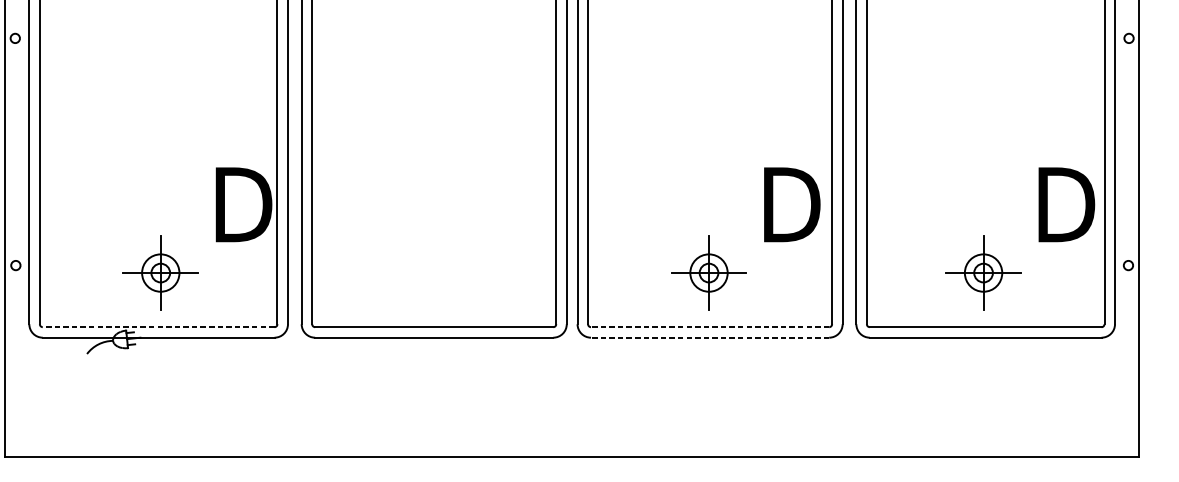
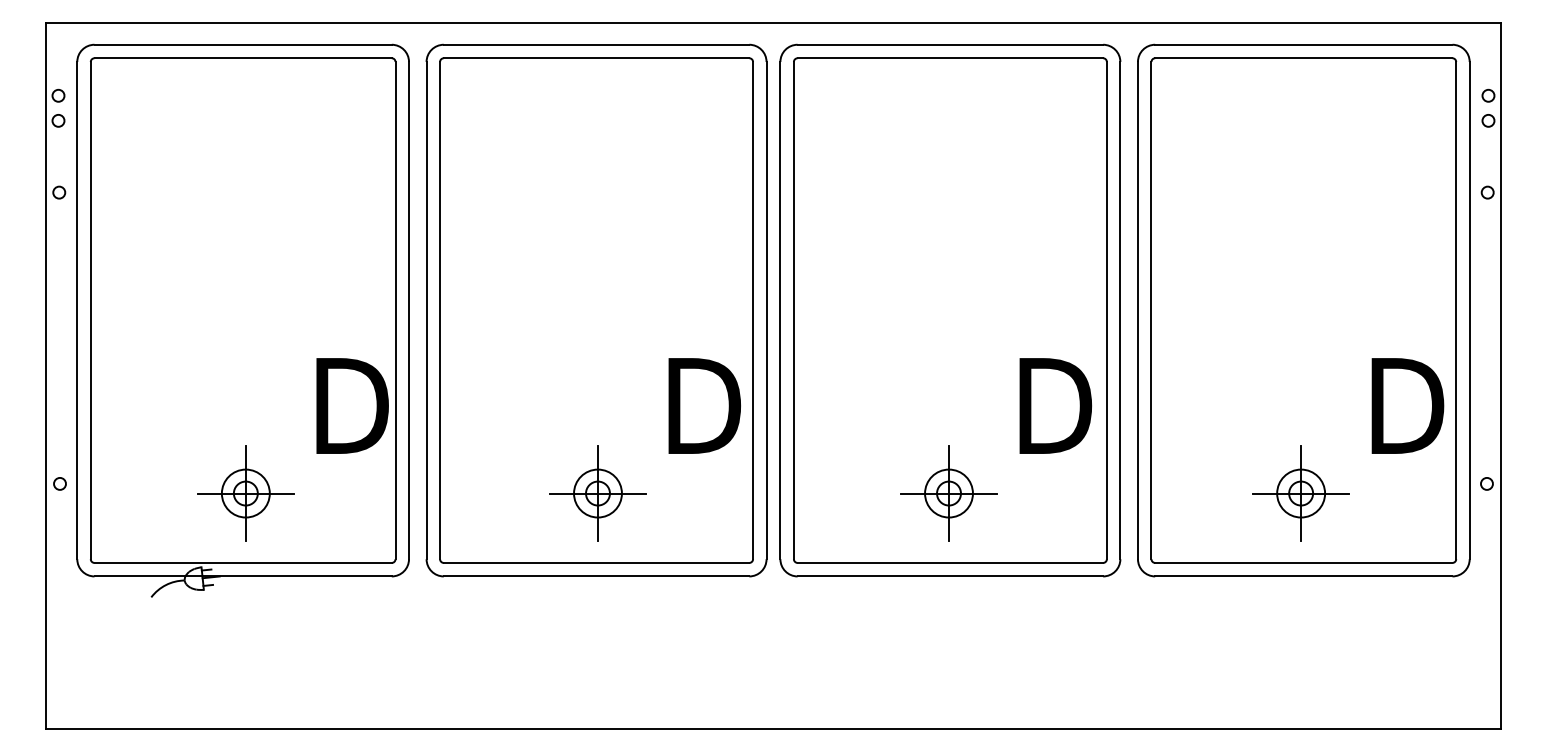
part: (490, 238) -> (668, 449), added
line: (158, 326) -> (243, 562), dashed -> solid
line: (710, 326) -> (950, 562), dashed -> solid
line: (710, 337) -> (950, 576), dashed -> solid

